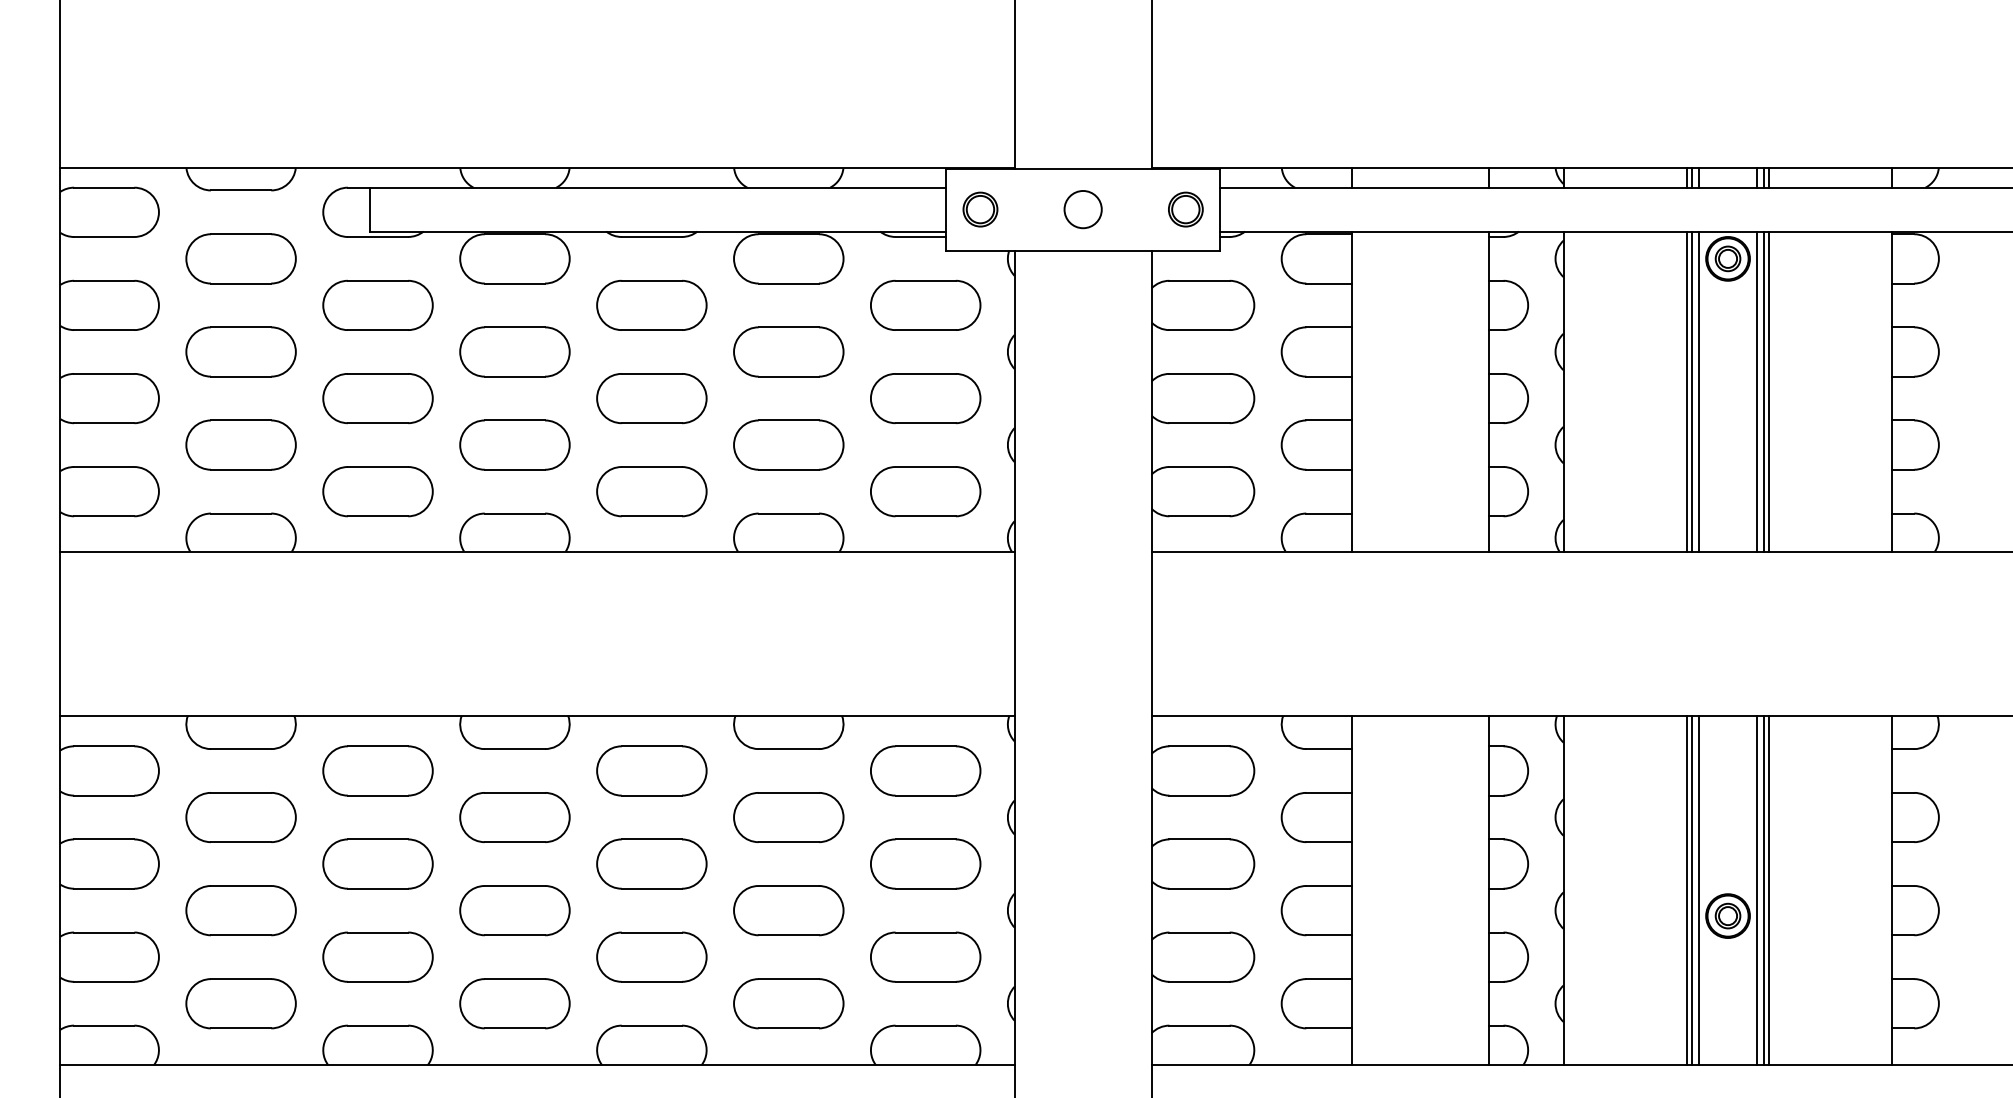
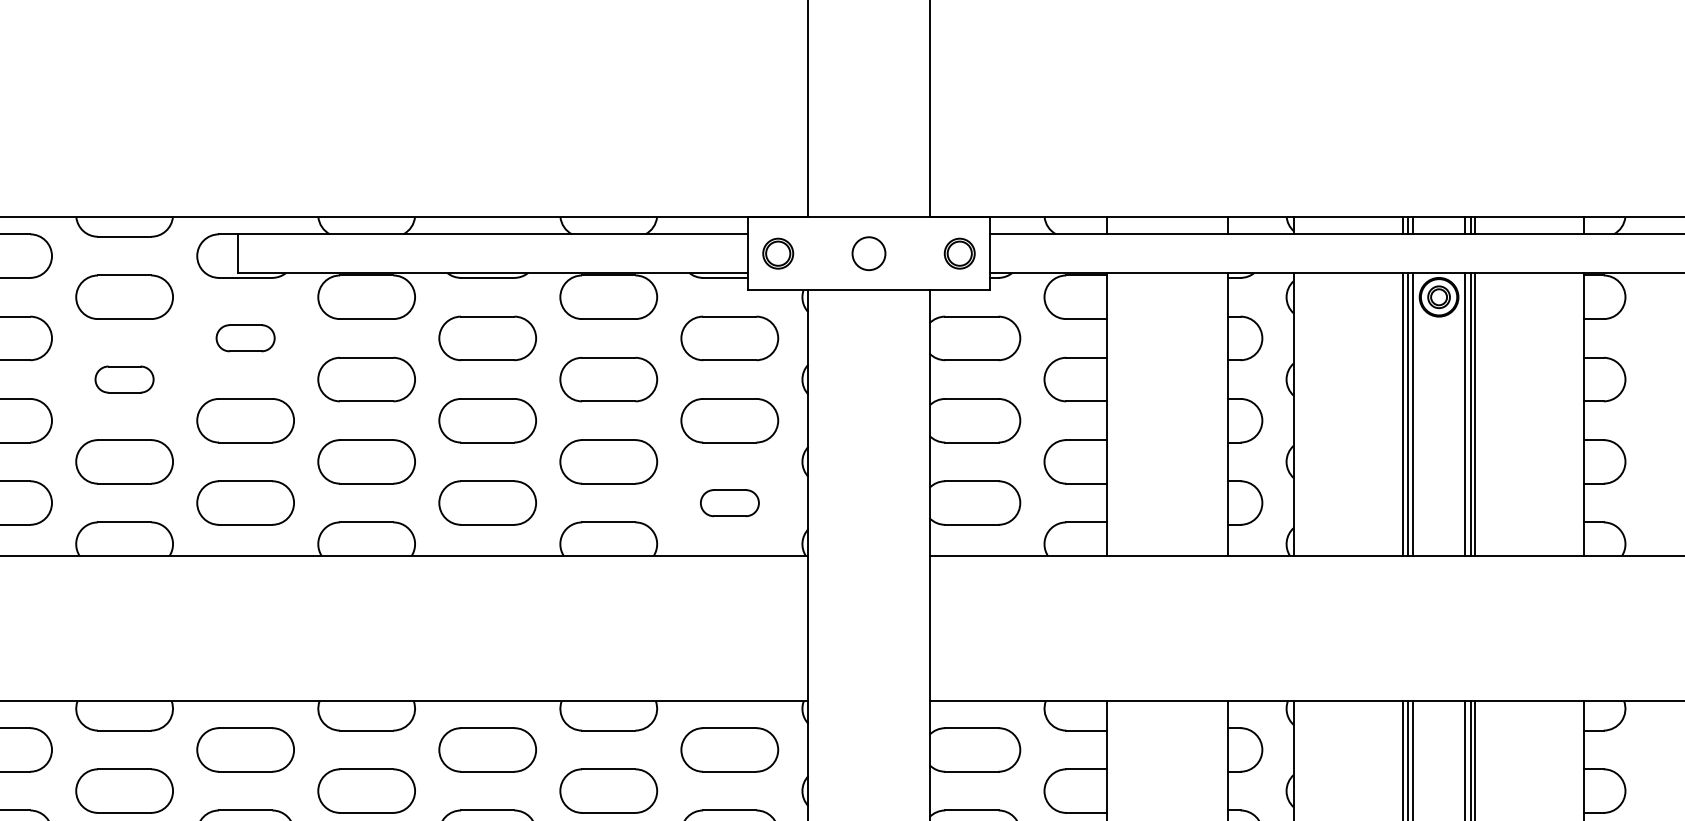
part: (377, 304) -> (245, 337), size x0.6
part: (240, 351) -> (124, 379), size x0.6
part: (925, 491) -> (729, 502), size x0.6

